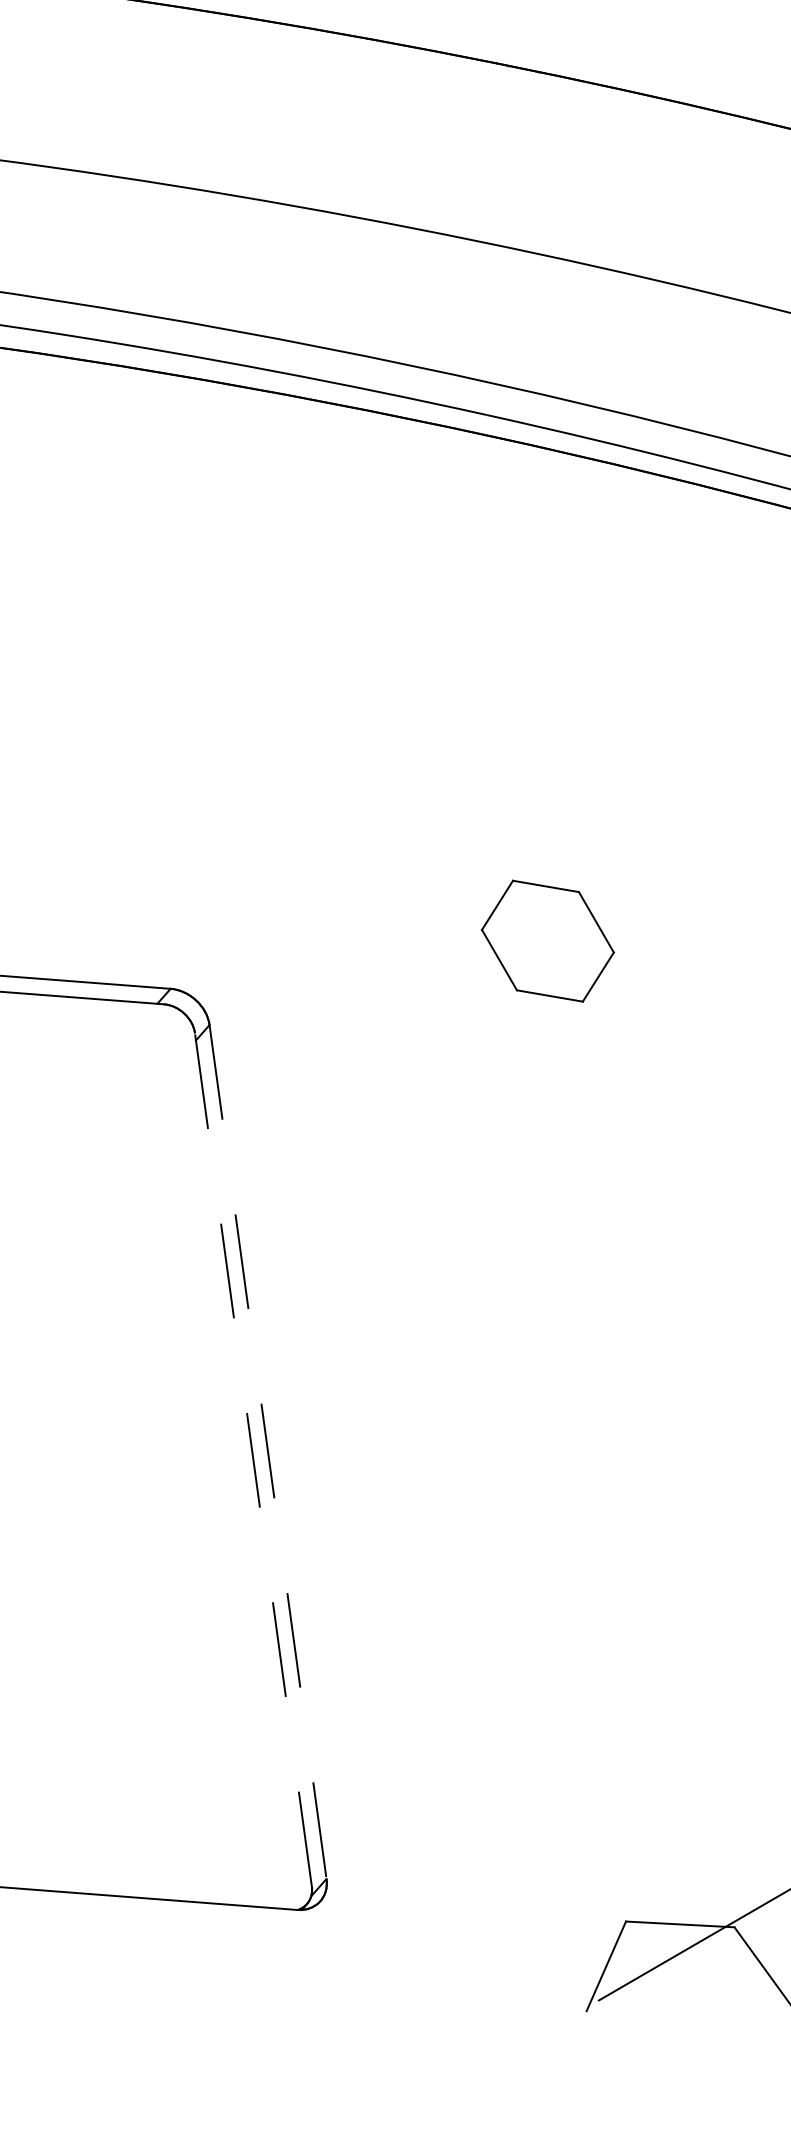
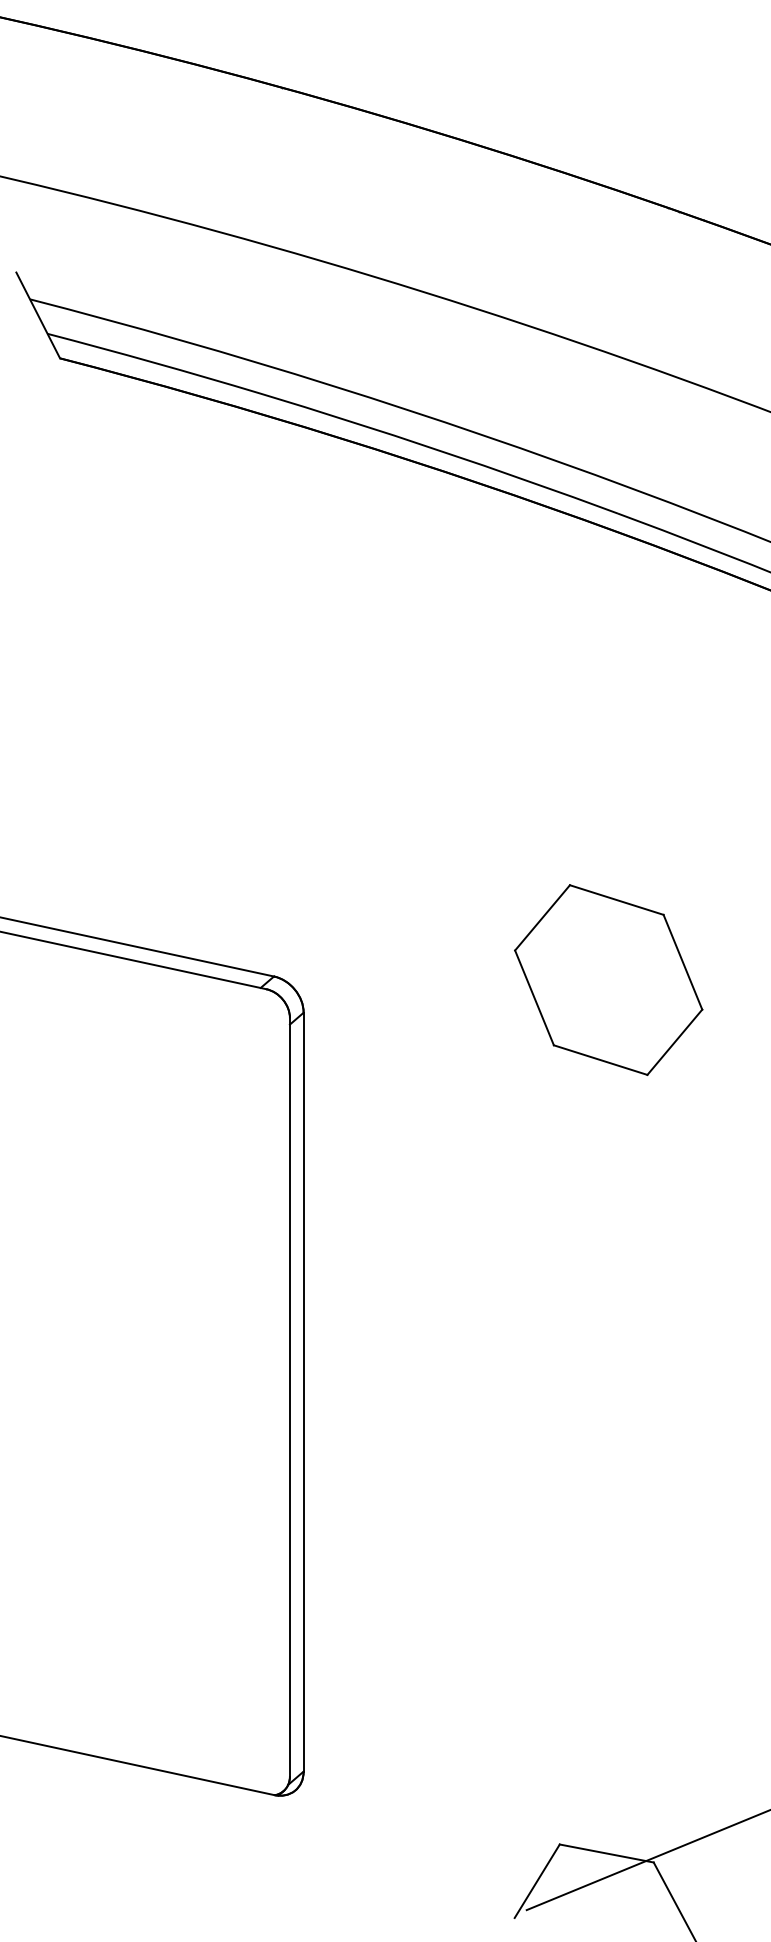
part: (547, 940) -> (608, 979), size x1.67
line: (267, 1452) -> (303, 1392), dashed -> solid
line: (252, 1460) -> (289, 1397), dashed -> solid

